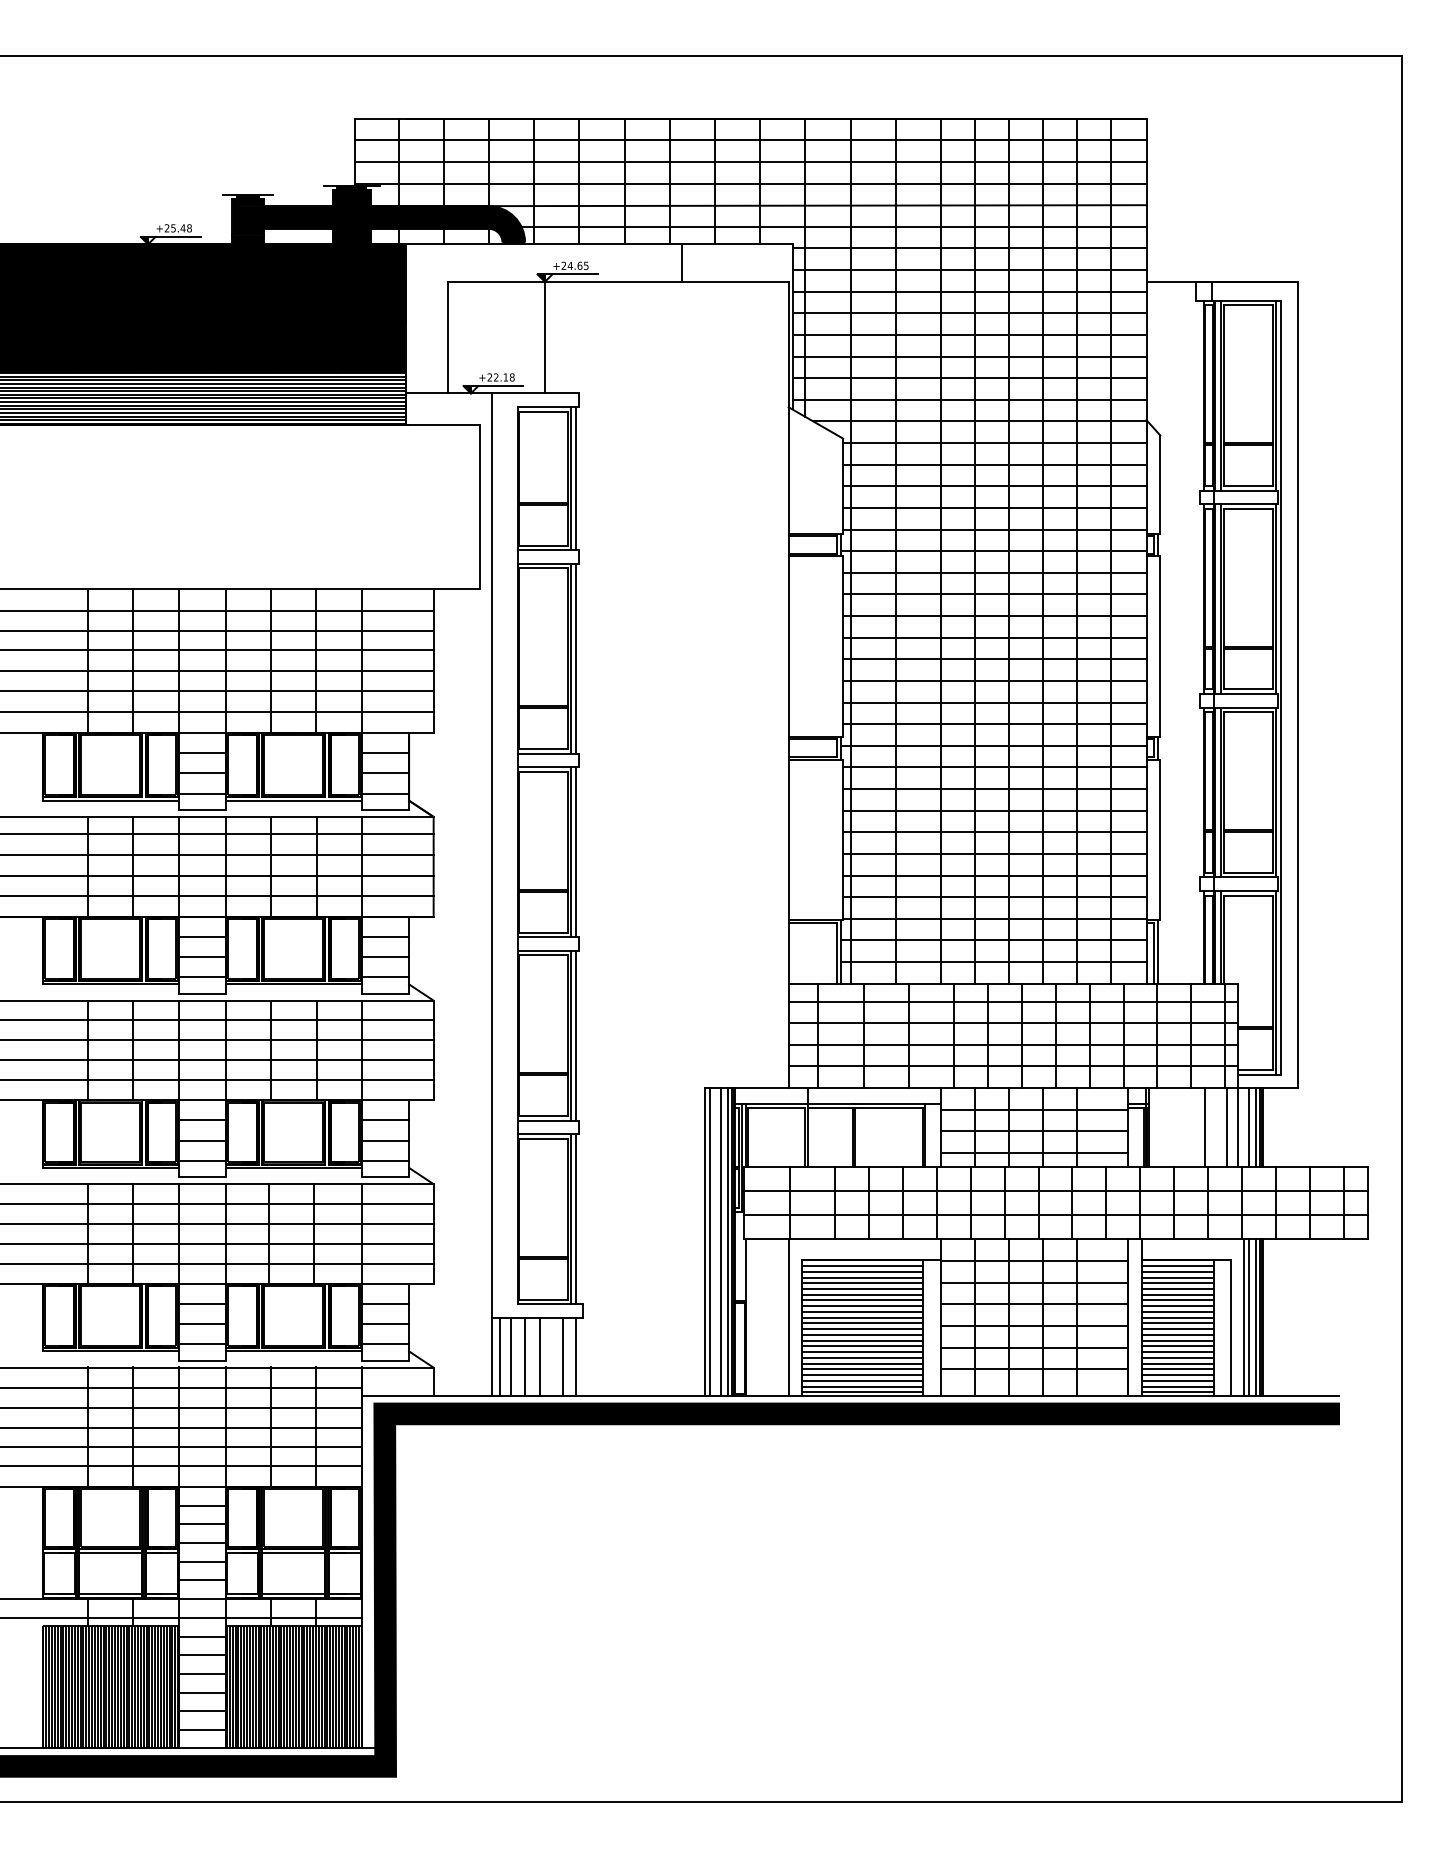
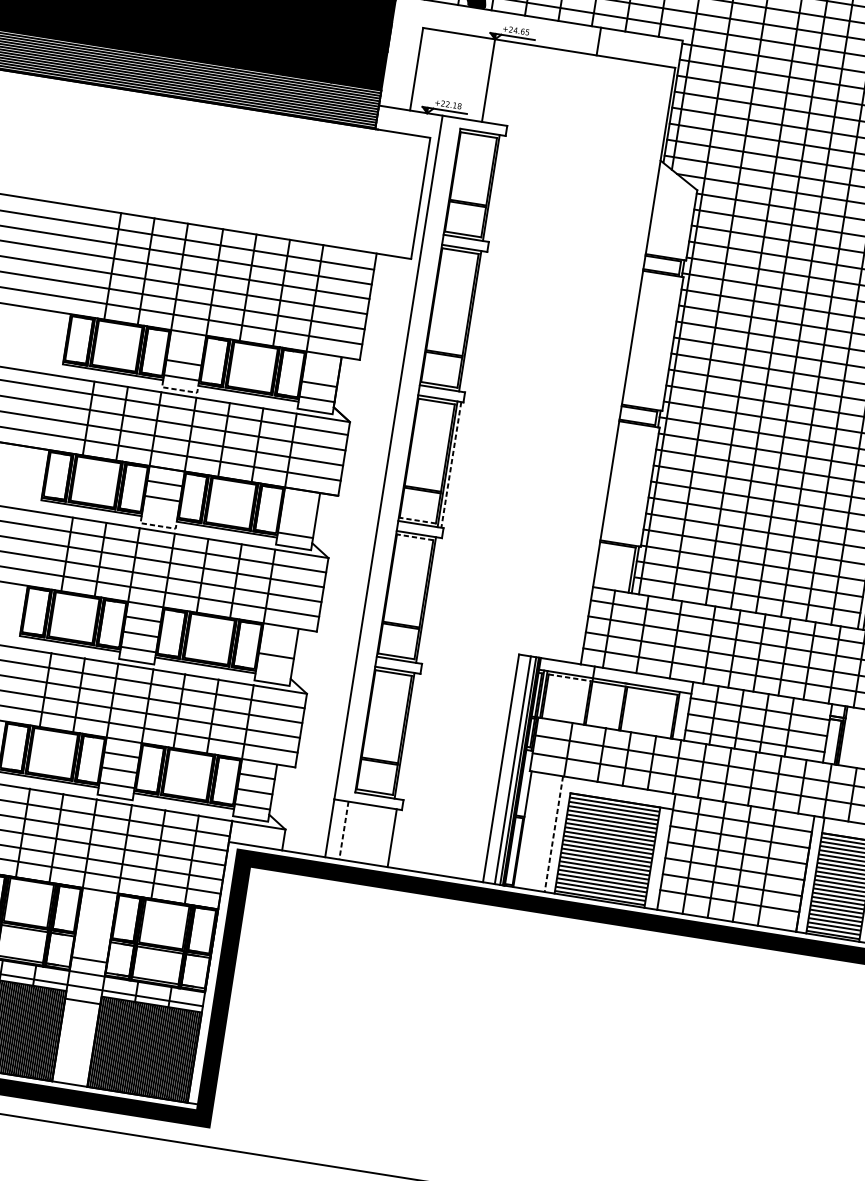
line: (576, 478) -> (495, 188), removed
line: (576, 658) -> (474, 321), removed
line: (202, 752) -> (186, 347), removed
line: (385, 752) -> (321, 368), removed
line: (202, 810) -> (179, 390), solid -> dashed
line: (576, 852) -> (451, 465), solid -> dashed
line: (543, 932) -> (417, 520), solid -> dashed
line: (385, 936) -> (300, 504), removed
line: (543, 955) -> (415, 537), solid -> dashed
line: (385, 957) -> (297, 520), removed
line: (202, 977) -> (160, 513), removed
line: (202, 993) -> (158, 525), solid -> dashed
line: (576, 1035) -> (430, 600), removed
line: (777, 1108) -> (570, 678), solid -> dashed
line: (385, 1120) -> (278, 641), removed
line: (385, 1161) -> (274, 671), removed
line: (576, 1219) -> (408, 736), removed
line: (710, 1241) -> (505, 768), removed
line: (788, 1318) -> (553, 834), solid -> dashed
line: (500, 1356) -> (336, 829), removed
line: (524, 1356) -> (353, 831), removed
line: (540, 1356) -> (365, 833), removed
line: (562, 1356) -> (382, 836), removed
line: (510, 1357) -> (343, 831), solid -> dashed
line: (202, 1505) -> (98, 904), removed
line: (202, 1524) -> (96, 918), removed
line: (202, 1543) -> (93, 932), removed
line: (202, 1561) -> (91, 945), removed
line: (202, 1655) -> (80, 1015), removed
line: (202, 1674) -> (78, 1029), removed
line: (202, 1692) -> (76, 1042), removed
line: (202, 1711) -> (74, 1056), removed
line: (202, 1730) -> (71, 1070), removed

